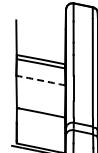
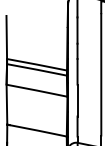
arc: (40, 80) -> (36, 90), dashed -> solid

